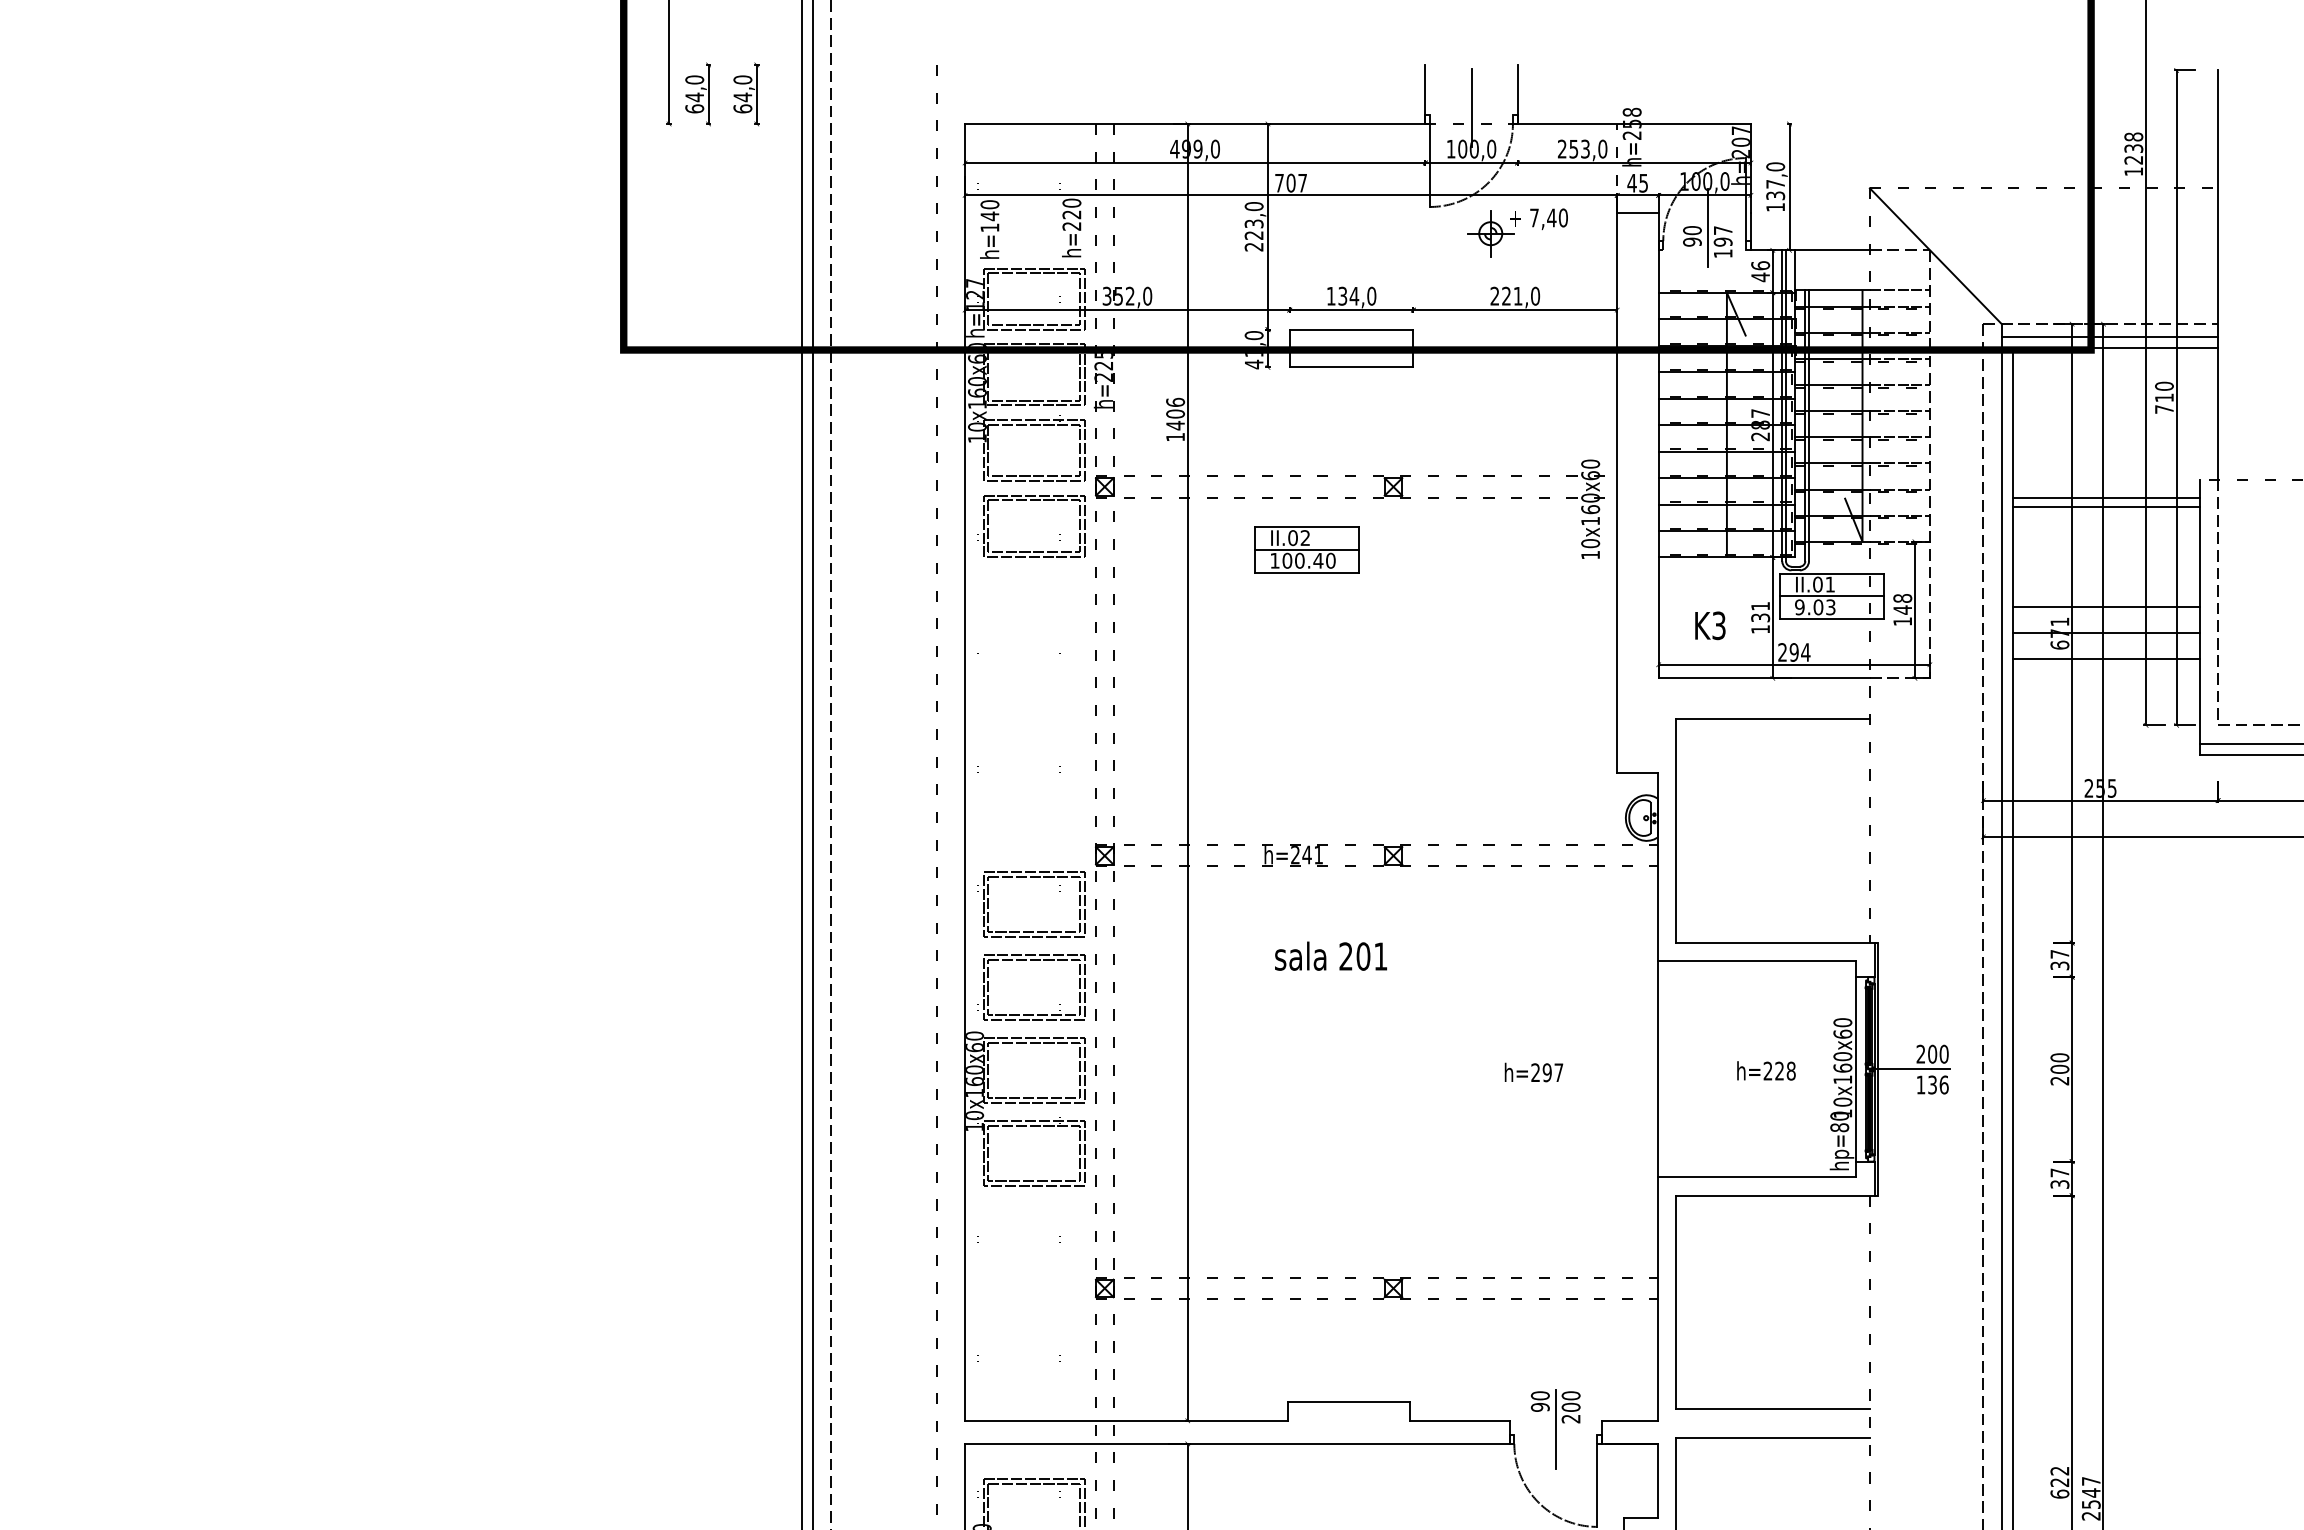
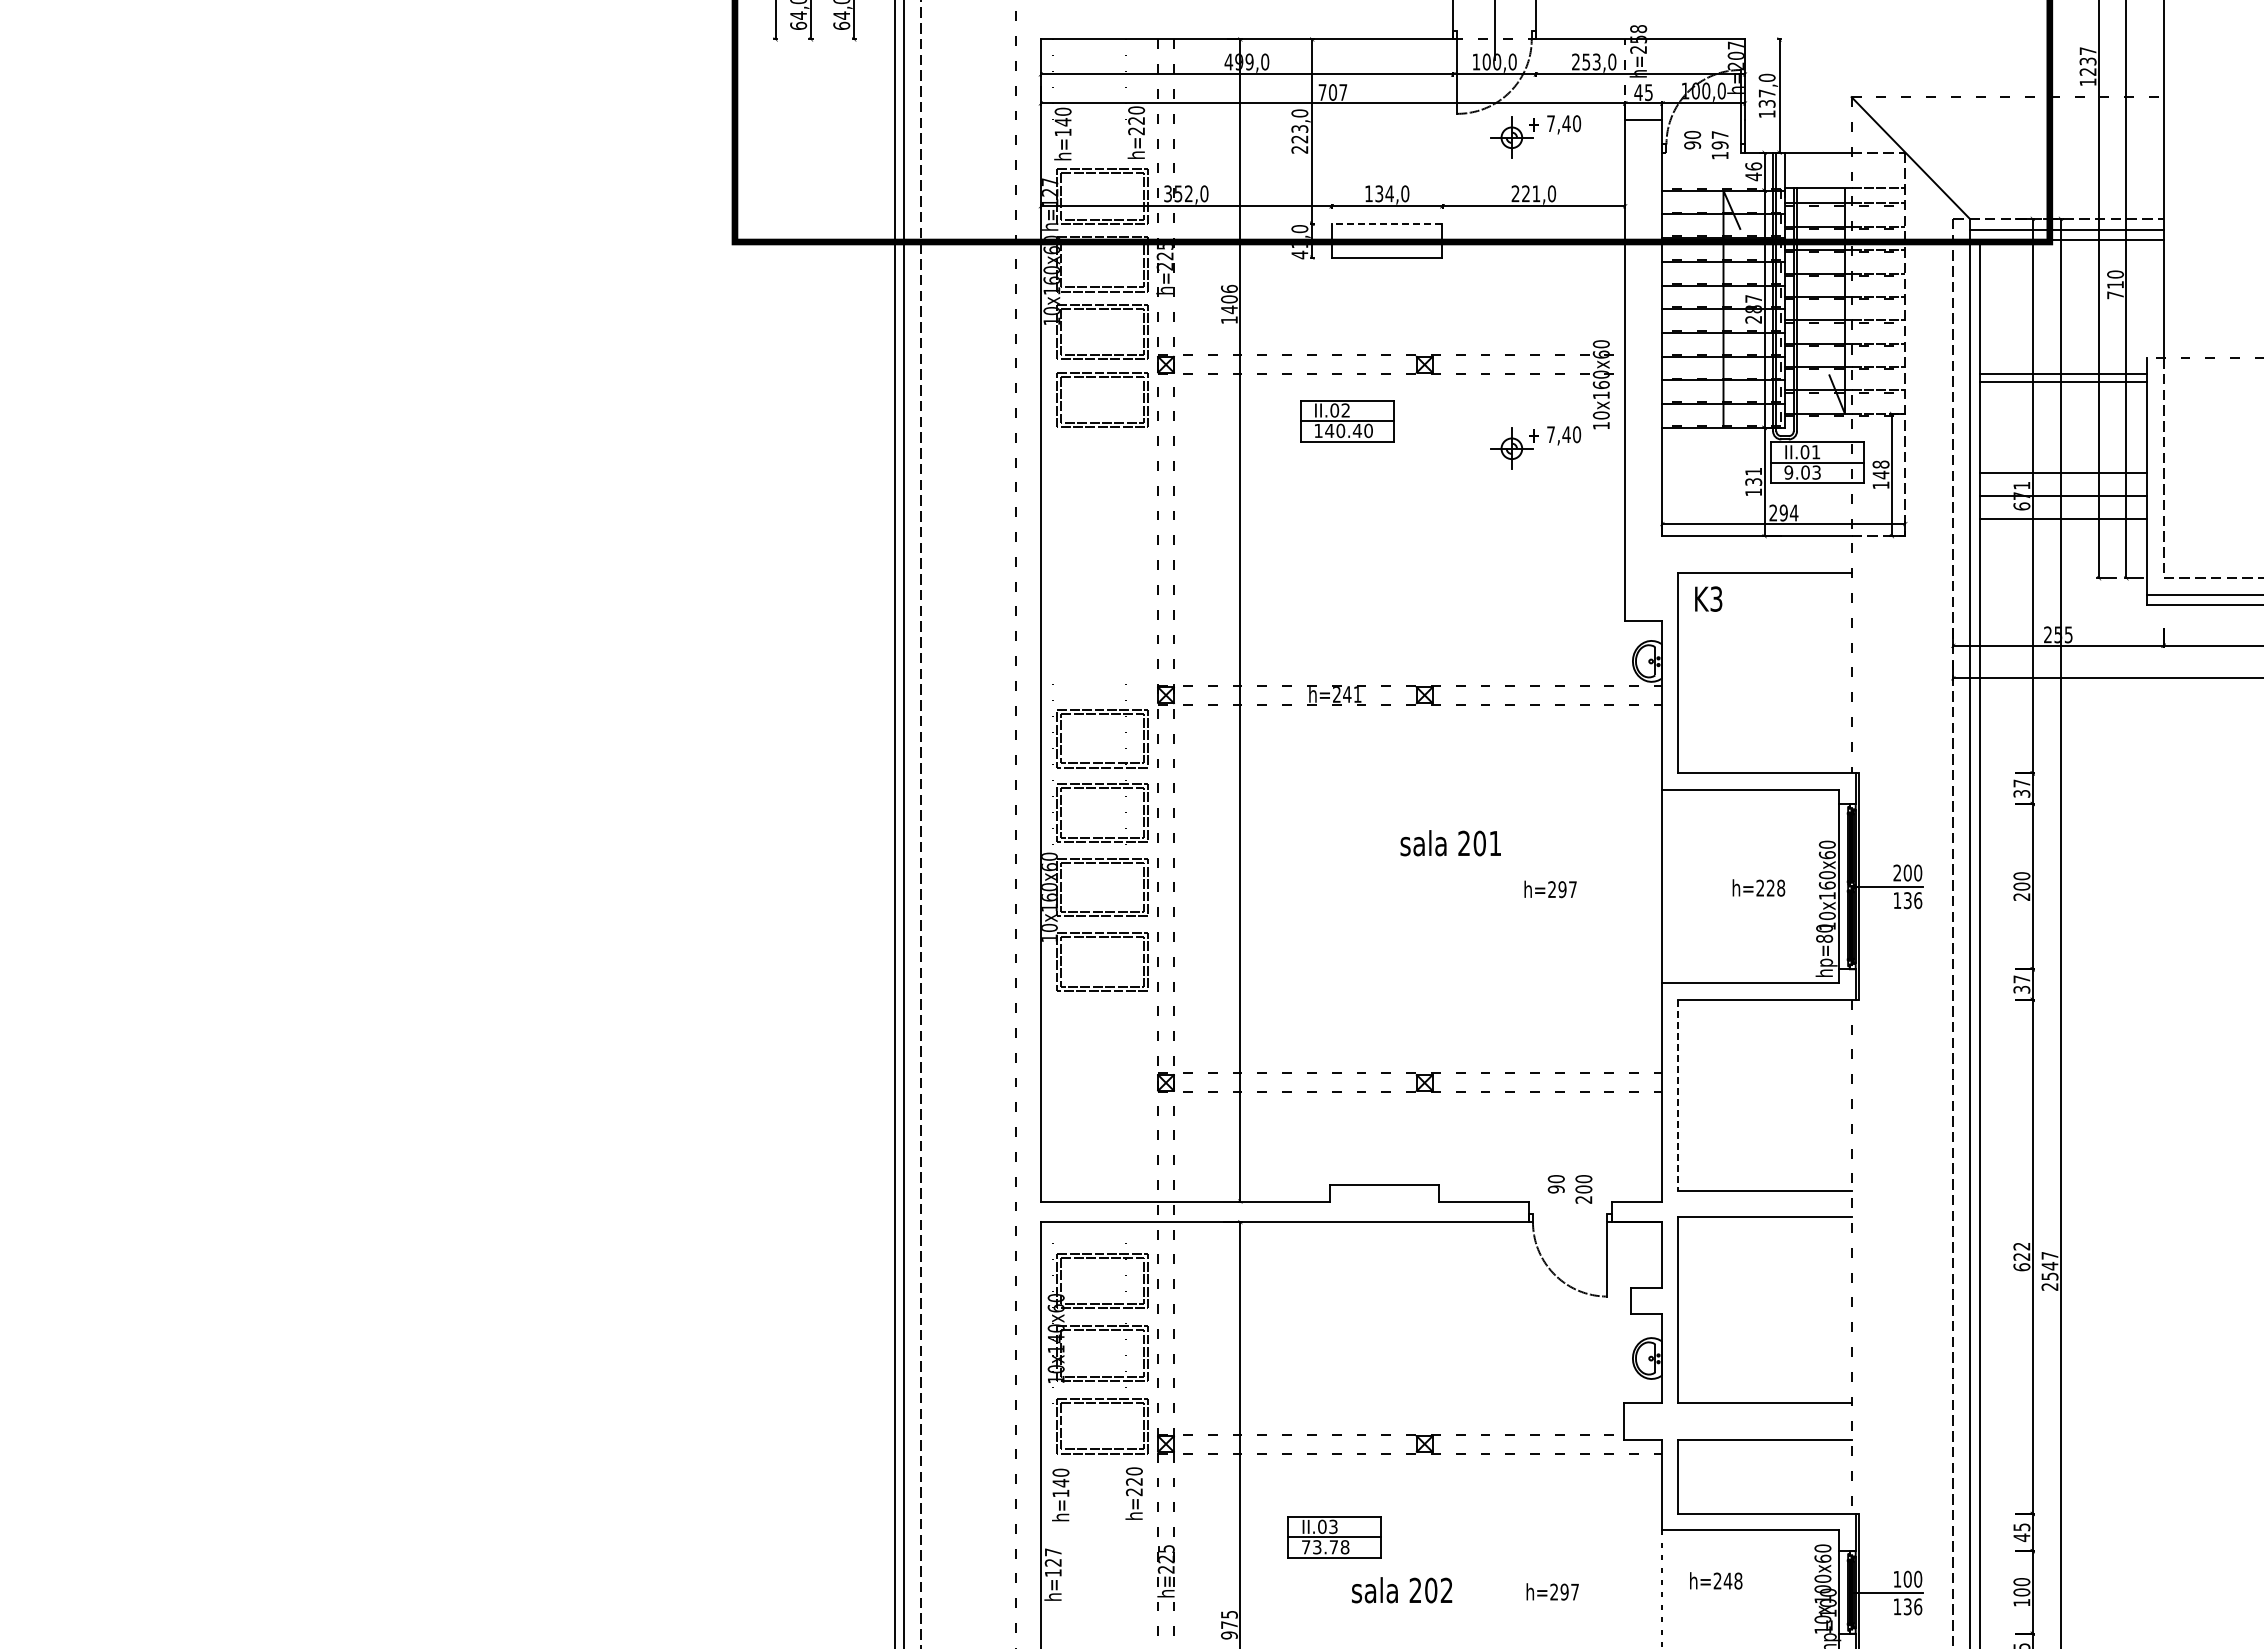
text: (2133, 137) -> (2087, 51), 1238 -> 1237
line: (1707, 227) -> (1706, 132), removed
line: (1350, 329) -> (1386, 223), solid -> dashed
text: (1287, 560) -> (1329, 430), 100.40 -> 140.40
part: (1517, 579) -> (1535, 447), added
text: (1710, 625) -> (1708, 598), moved
text: (1330, 956) -> (1450, 843), moved
line: (1676, 1302) -> (1678, 1095), solid -> dashed
line: (1555, 1429) -> (1569, 1209), removed

